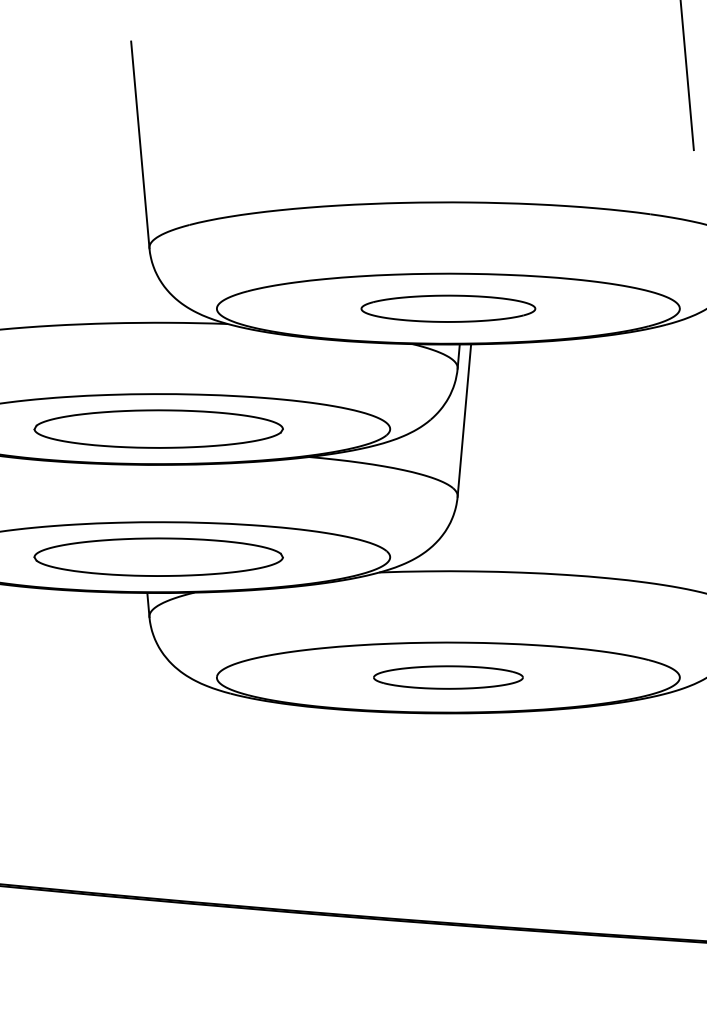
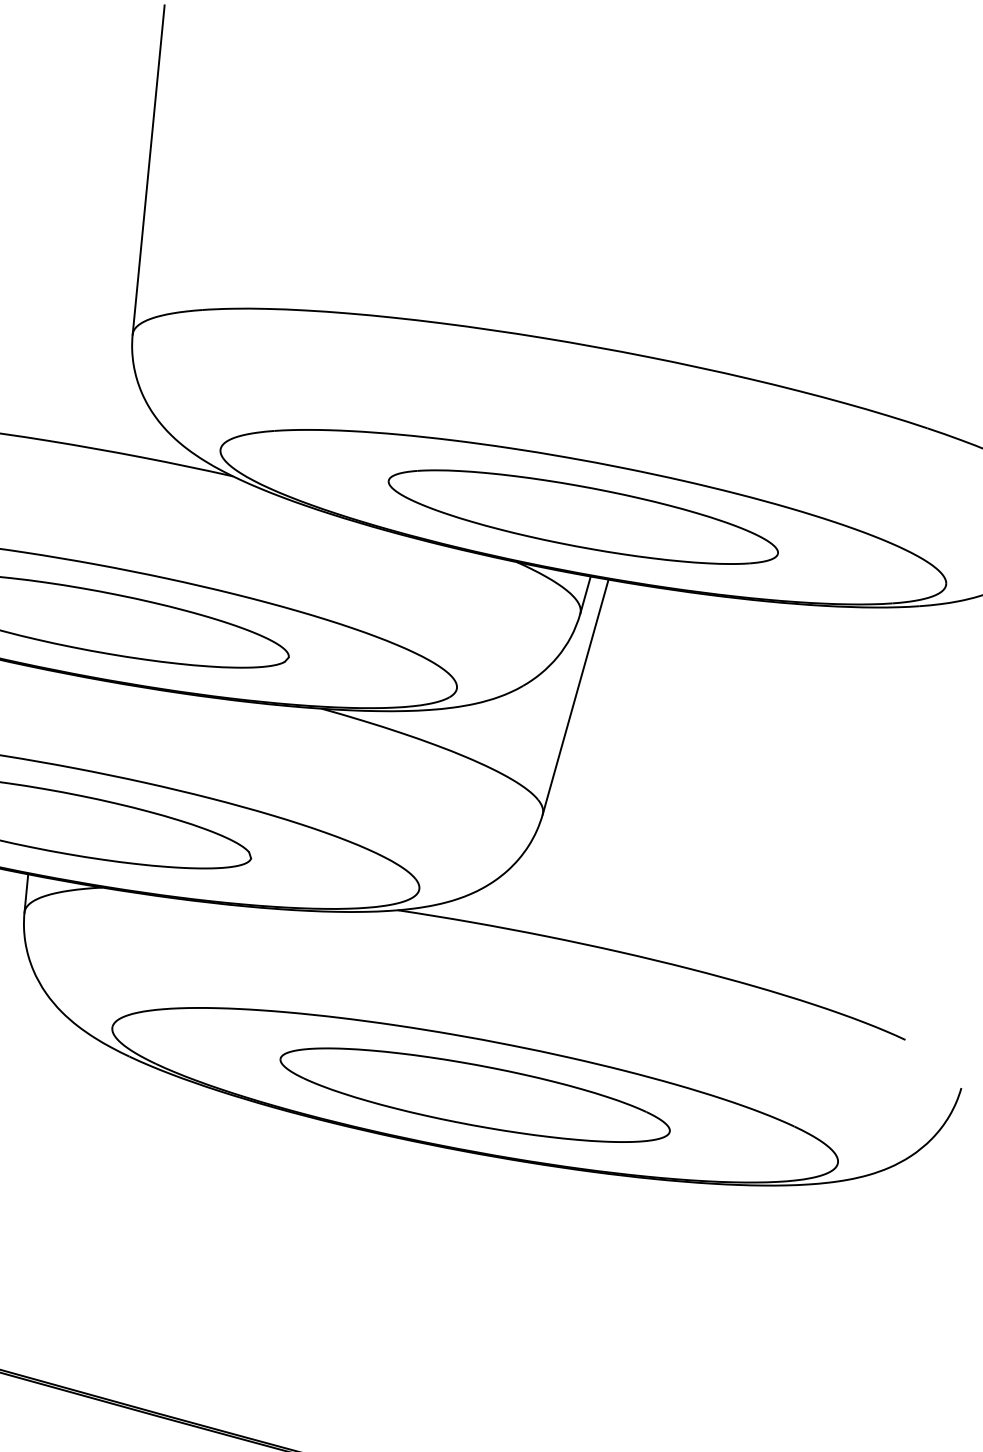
part: (448, 308) -> (583, 516), size x1.43
part: (448, 677) -> (475, 1095), size x1.67

